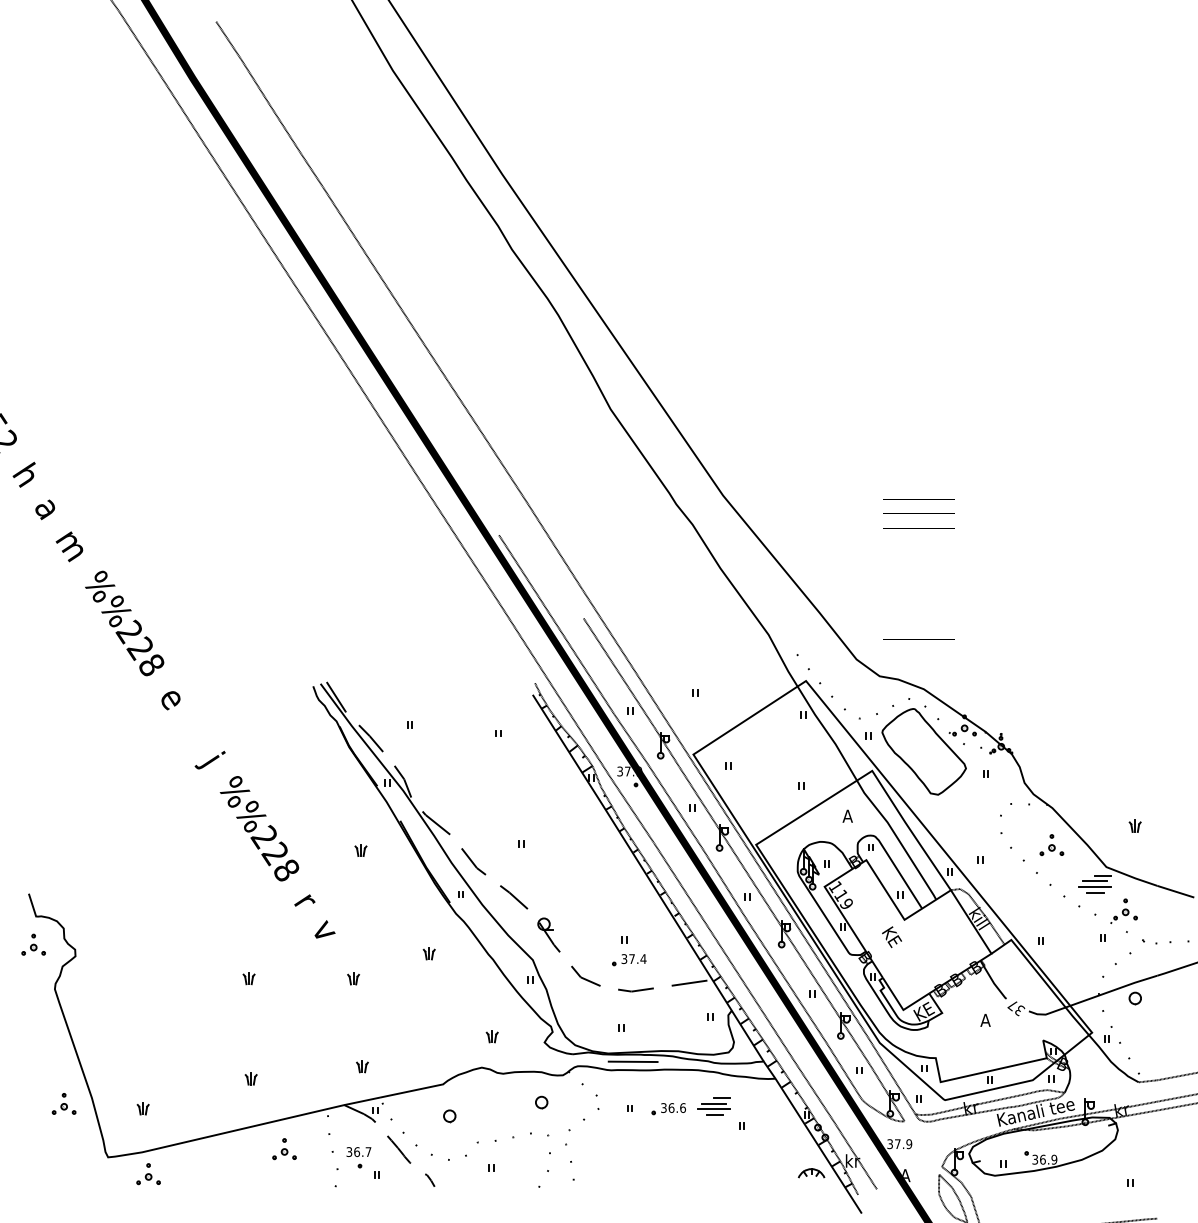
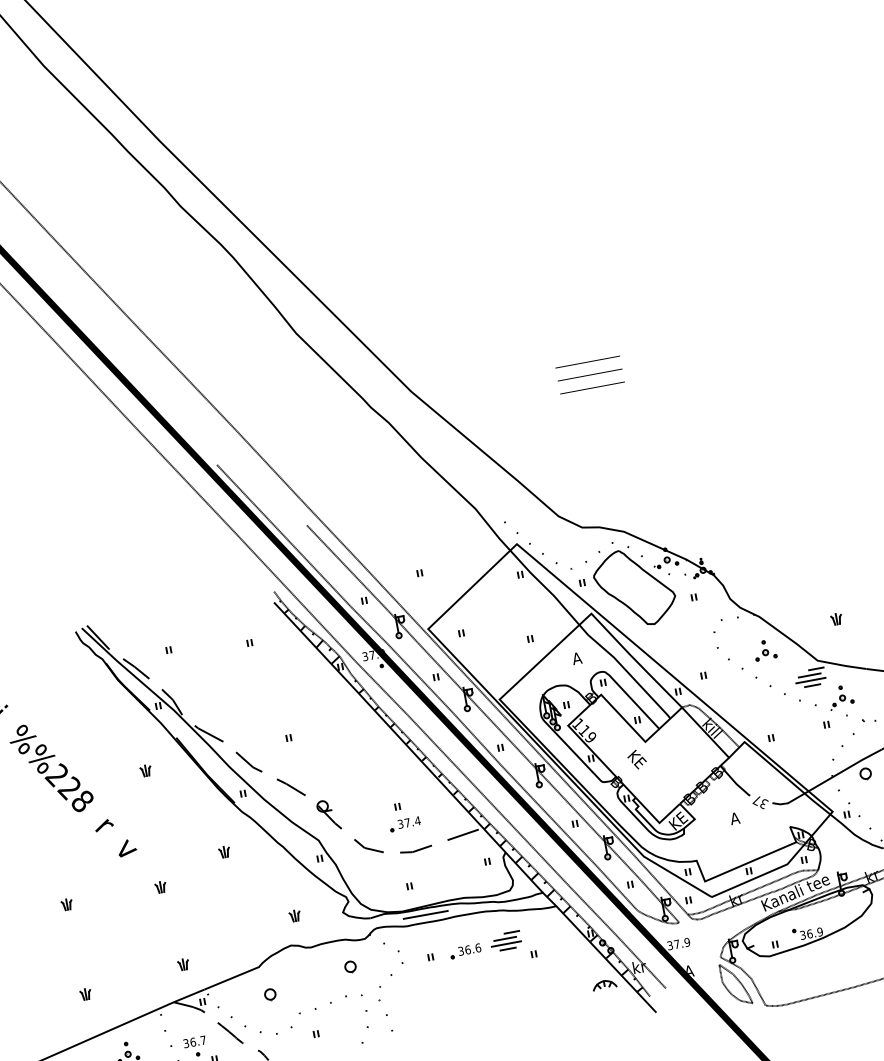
line: (918, 639) -> (610, 488), removed

